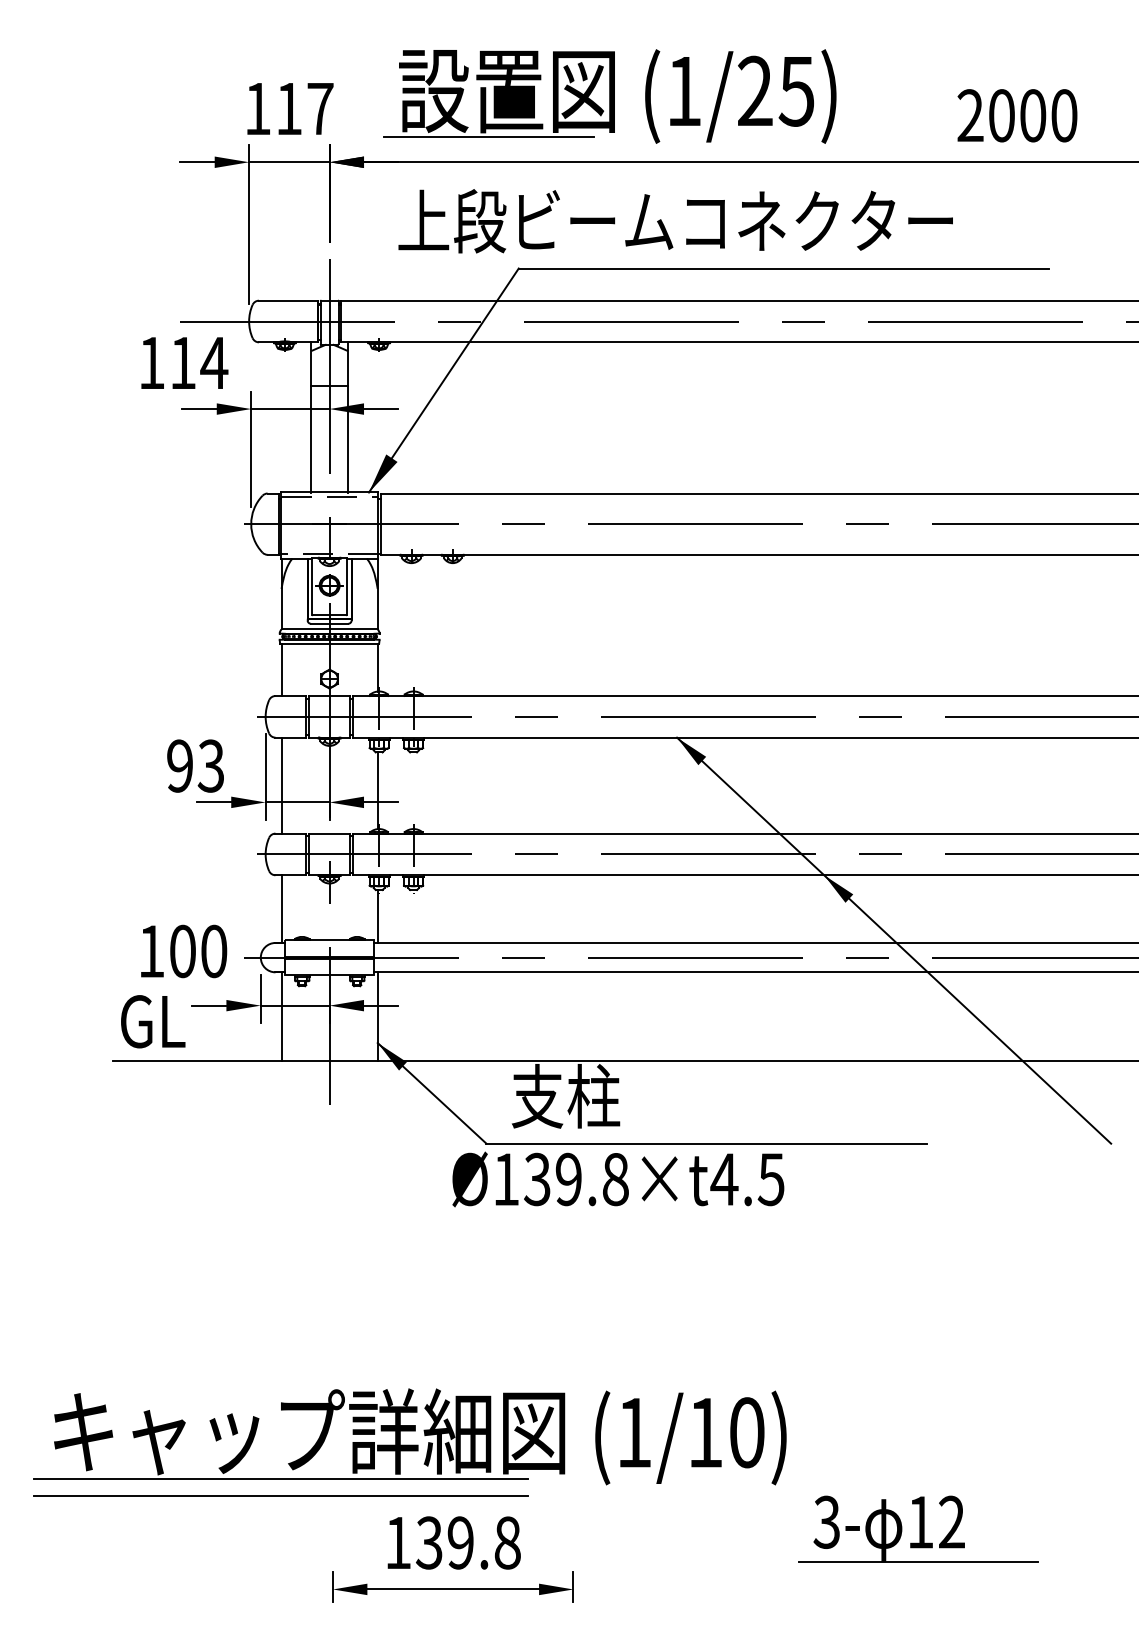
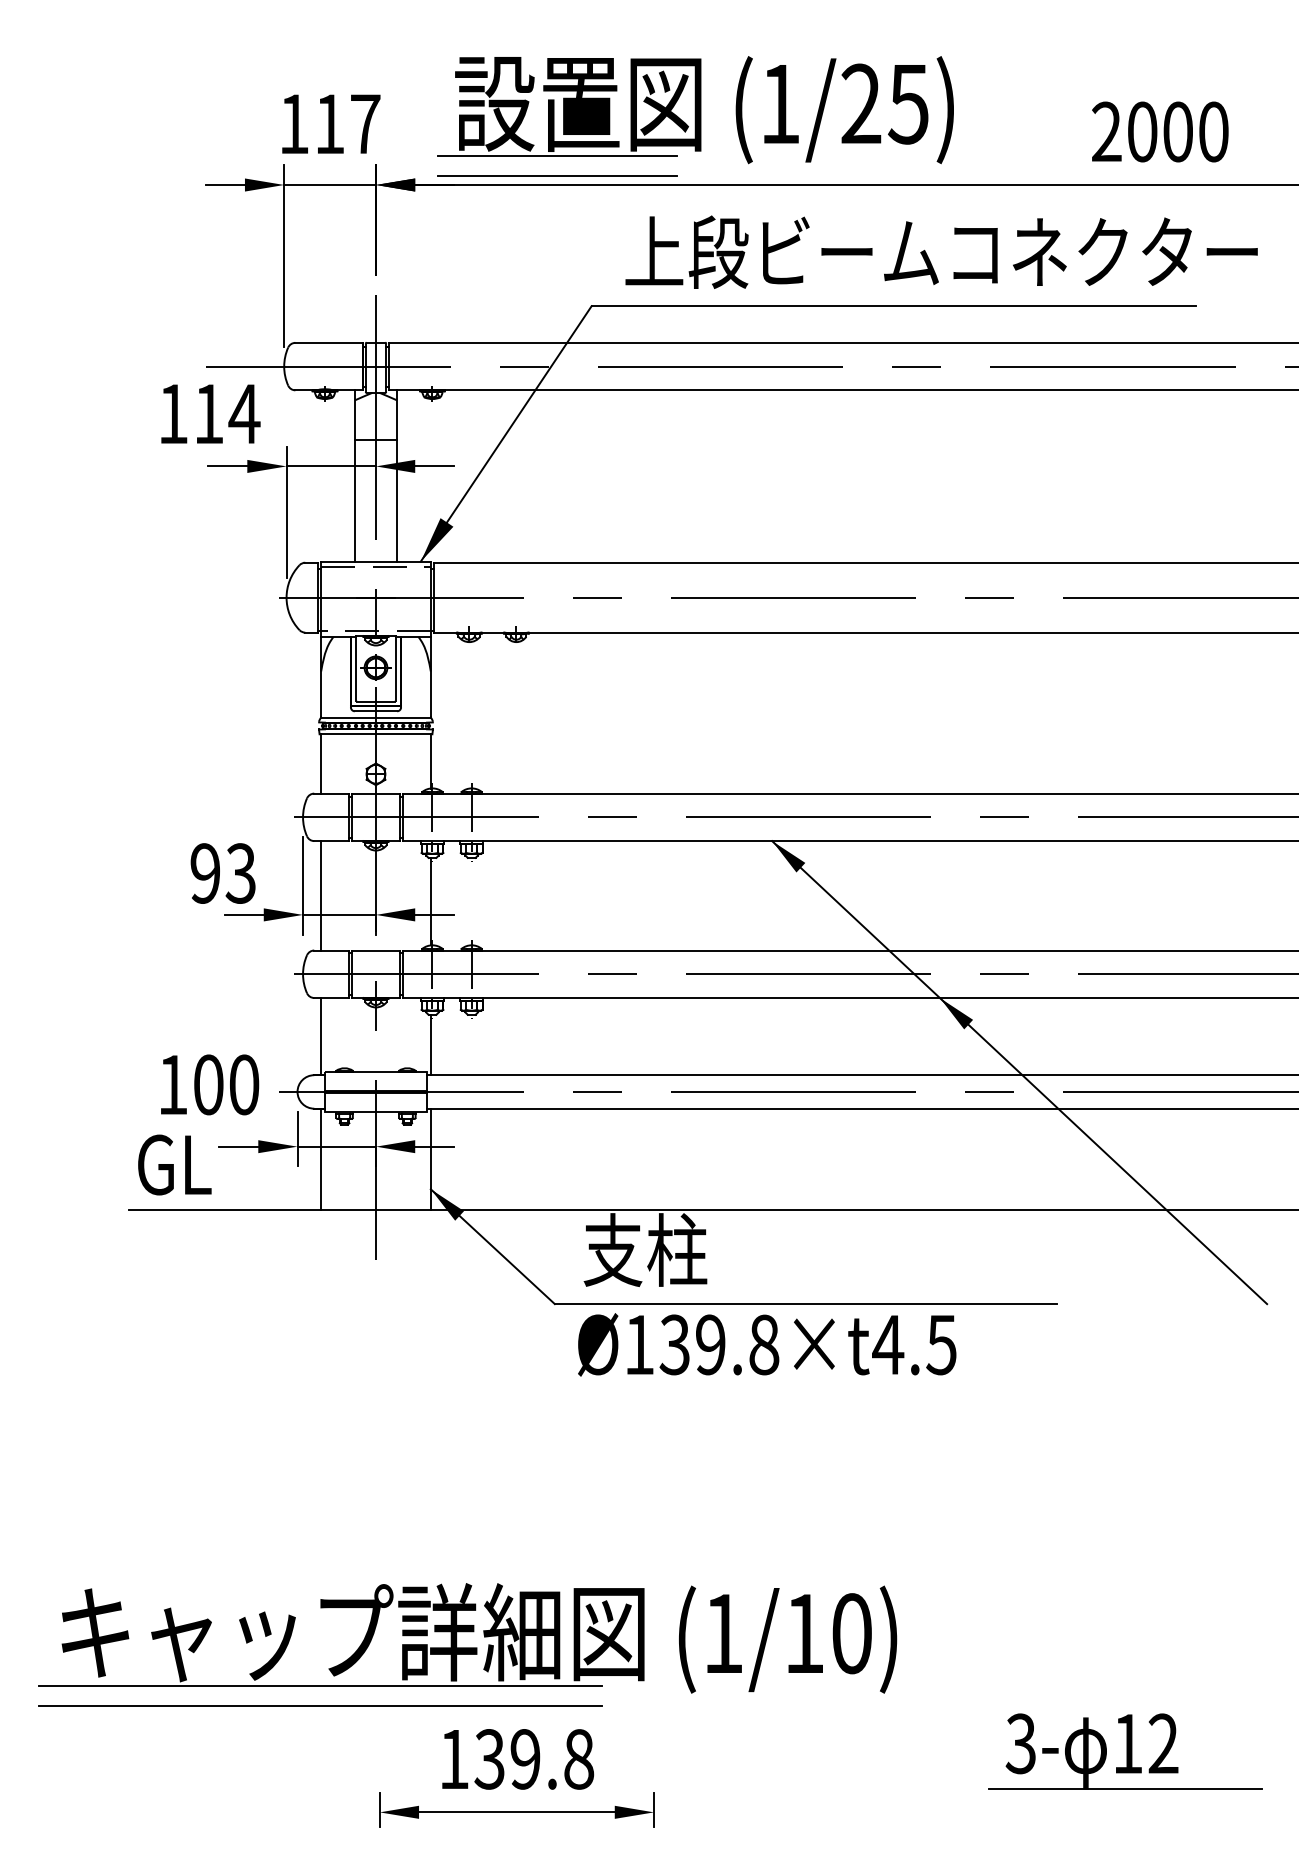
line: (488, 153) -> (557, 175), added
text: (675, 220) -> (941, 251), moved
text: (618, 1179) -> (767, 1344), moved
part: (918, 1529) -> (1125, 1751), moved

